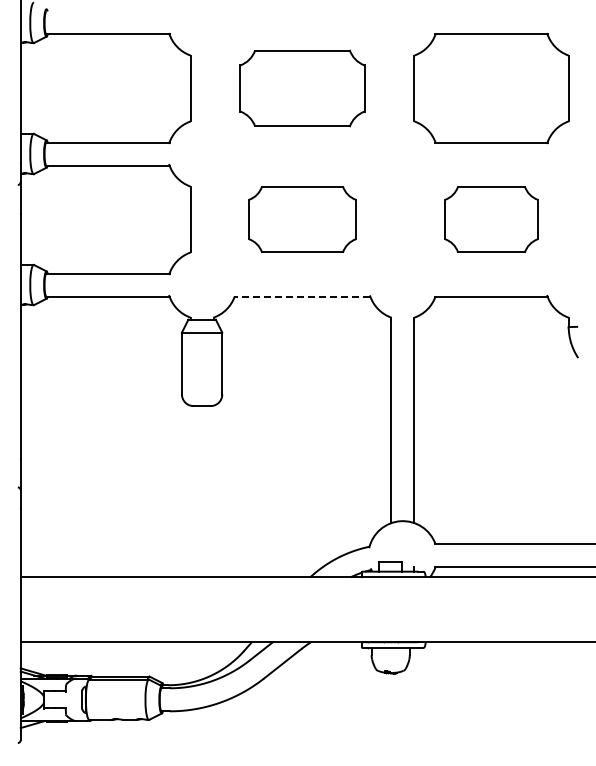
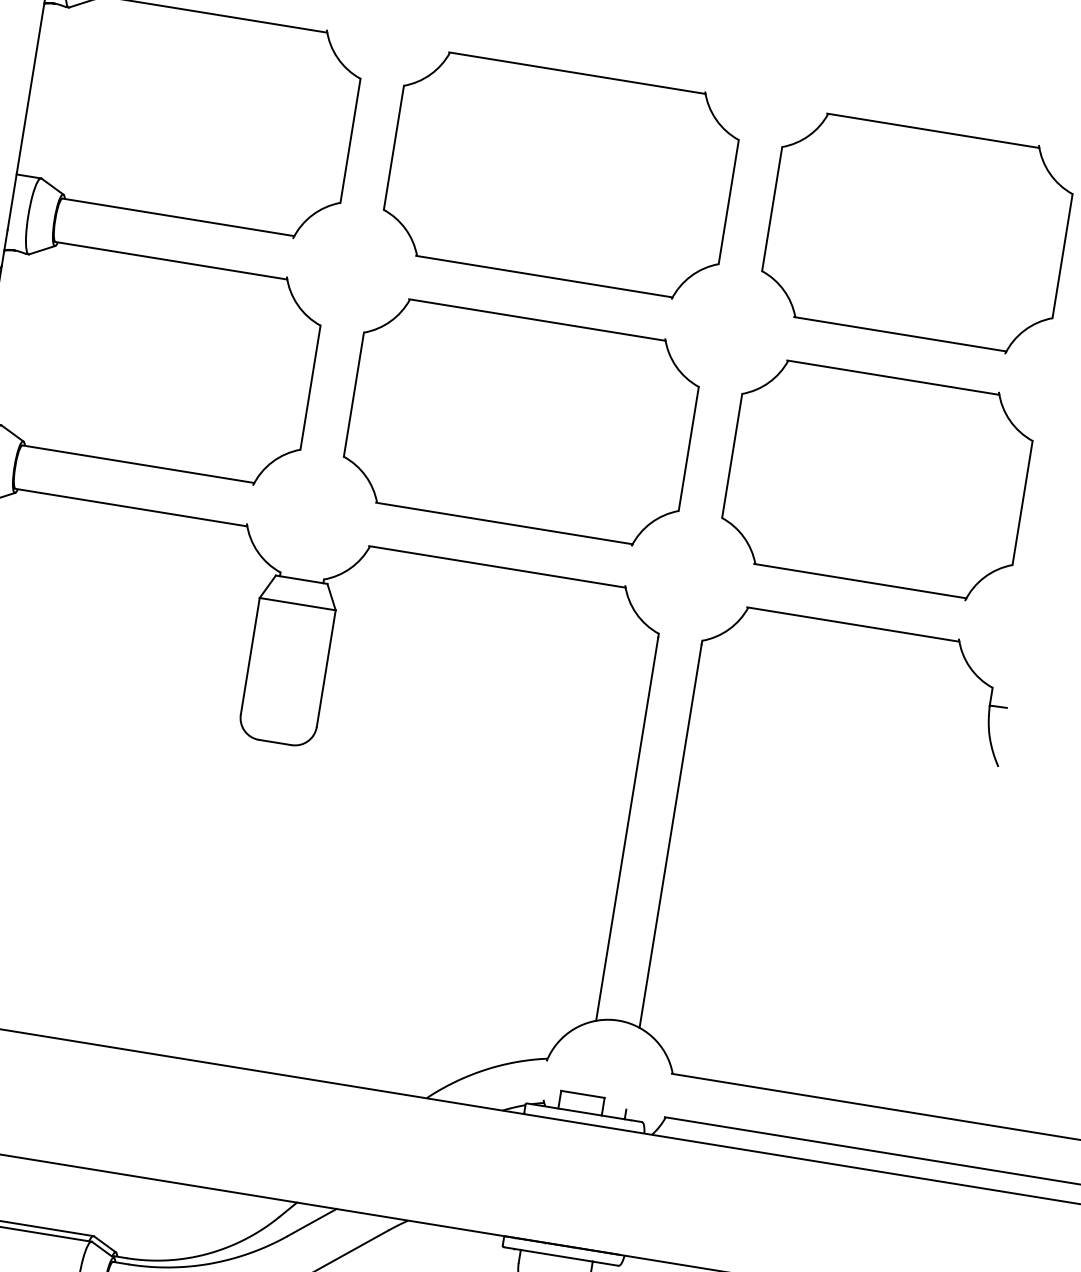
part: (302, 88) -> (561, 174), size x1.43
part: (302, 219) -> (521, 421), size x1.67
part: (491, 219) -> (877, 479), size x1.67
line: (301, 296) -> (495, 566), dashed -> solid

